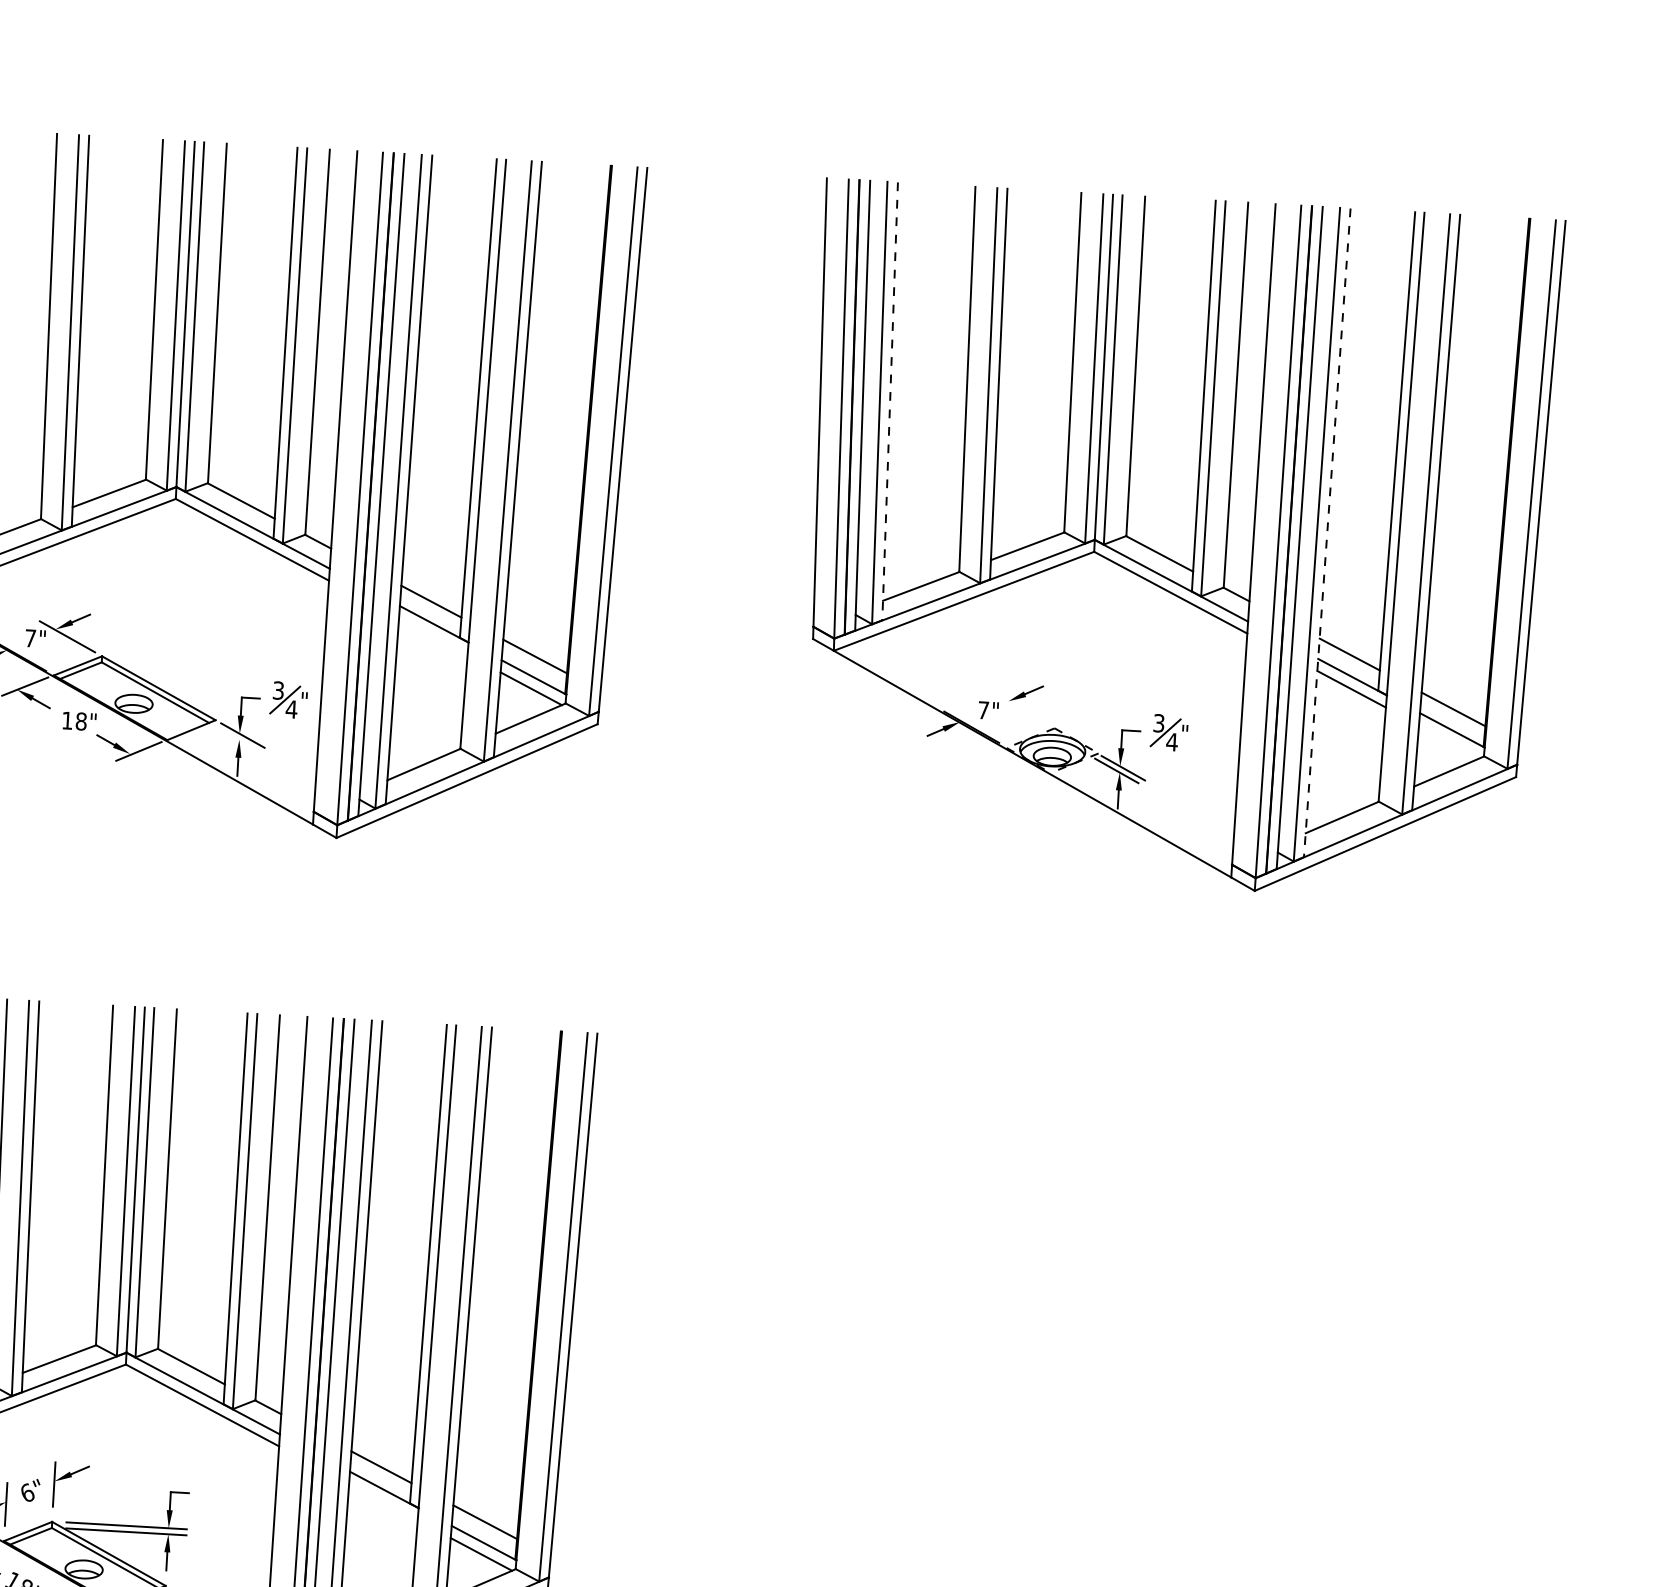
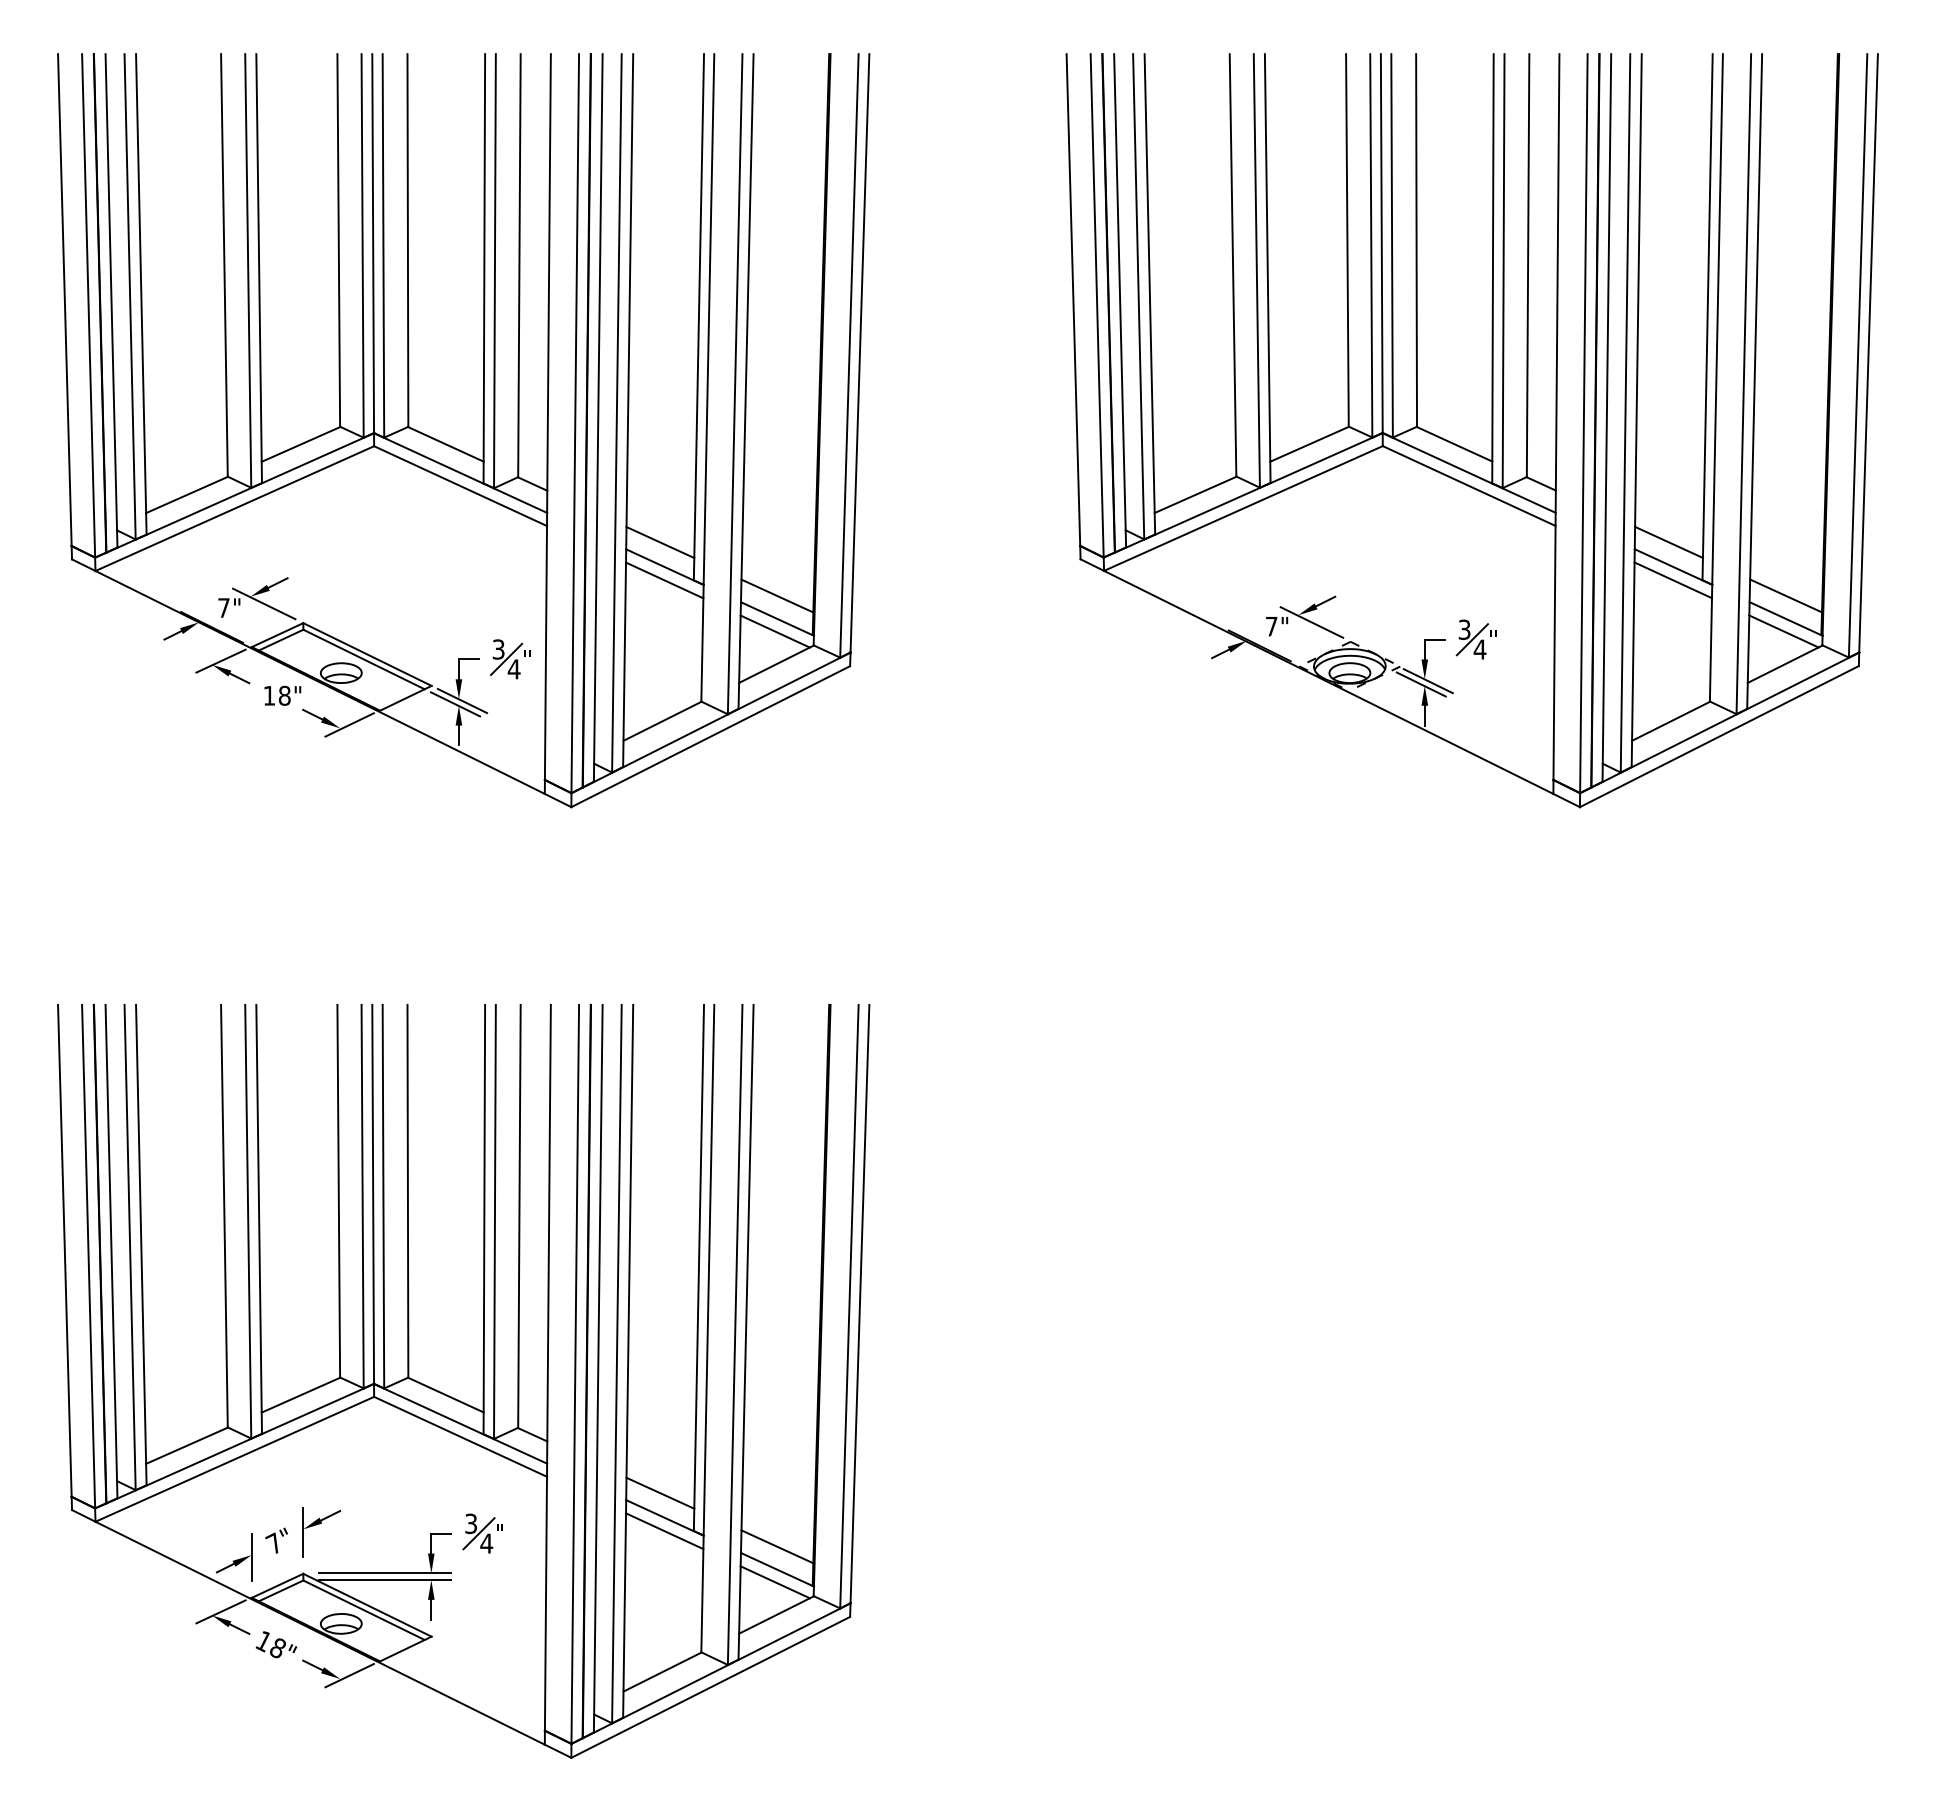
line: (889, 401) -> (1149, 294), dashed -> solid
line: (1327, 533) -> (1636, 411), dashed -> solid
line: (433, 636) -> (664, 580), added
line: (1020, 708) -> (1311, 622), added
line: (236, 738) -> (455, 704), added
line: (1449, 741) -> (1783, 631), added
text: (26, 1491) -> (273, 1542), 6" -> 7"
part: (217, 1494) -> (482, 1533), added
line: (383, 1502) -> (664, 1531), added

